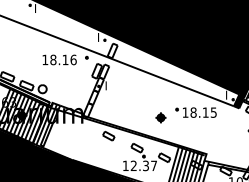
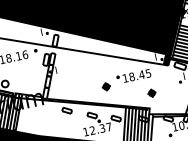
text: (205, 112) -> (141, 74), 18.15 -> 18.45
part: (212, 136) -> (151, 93), added

